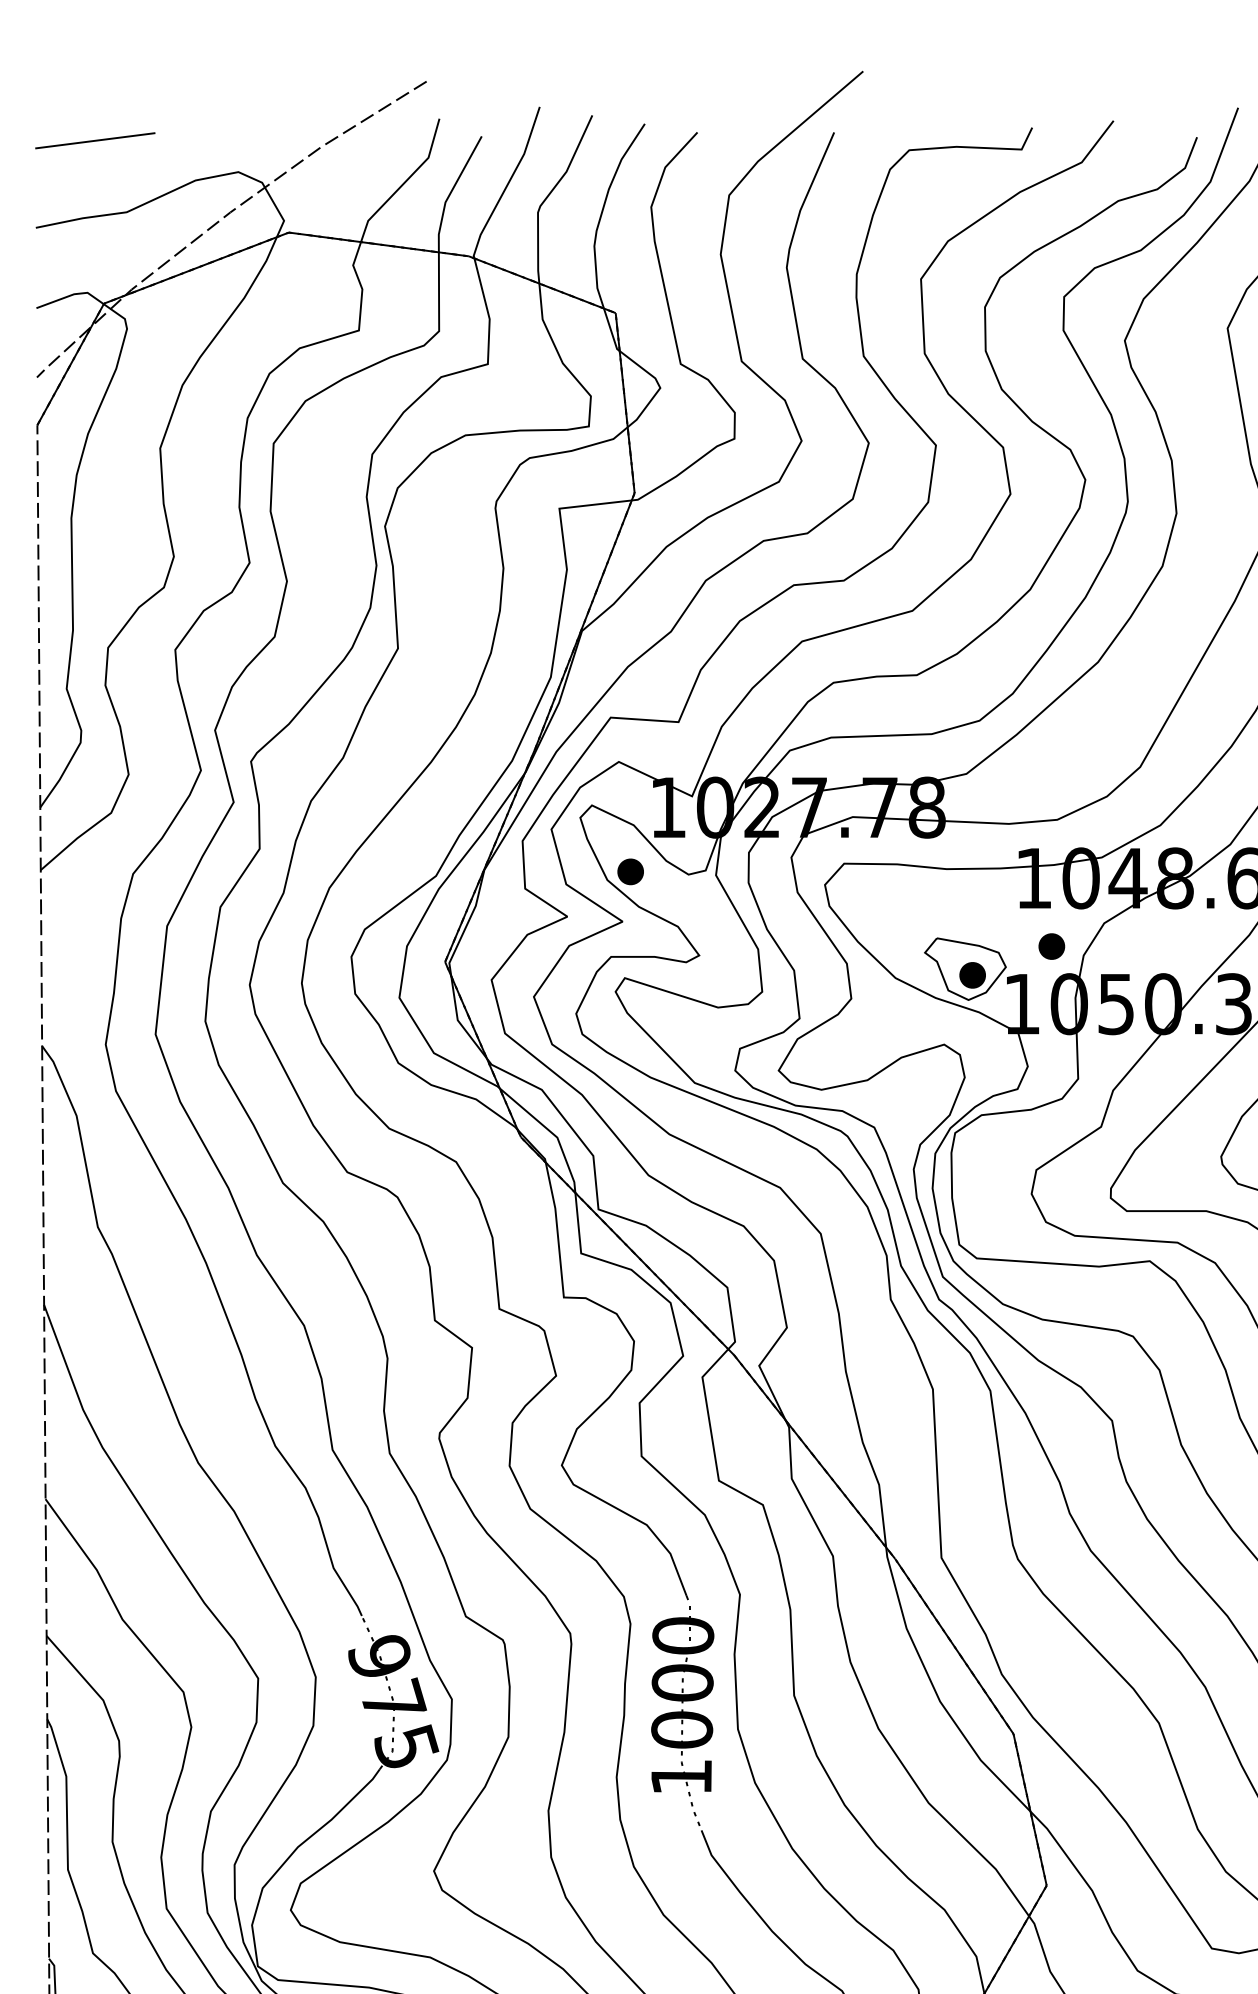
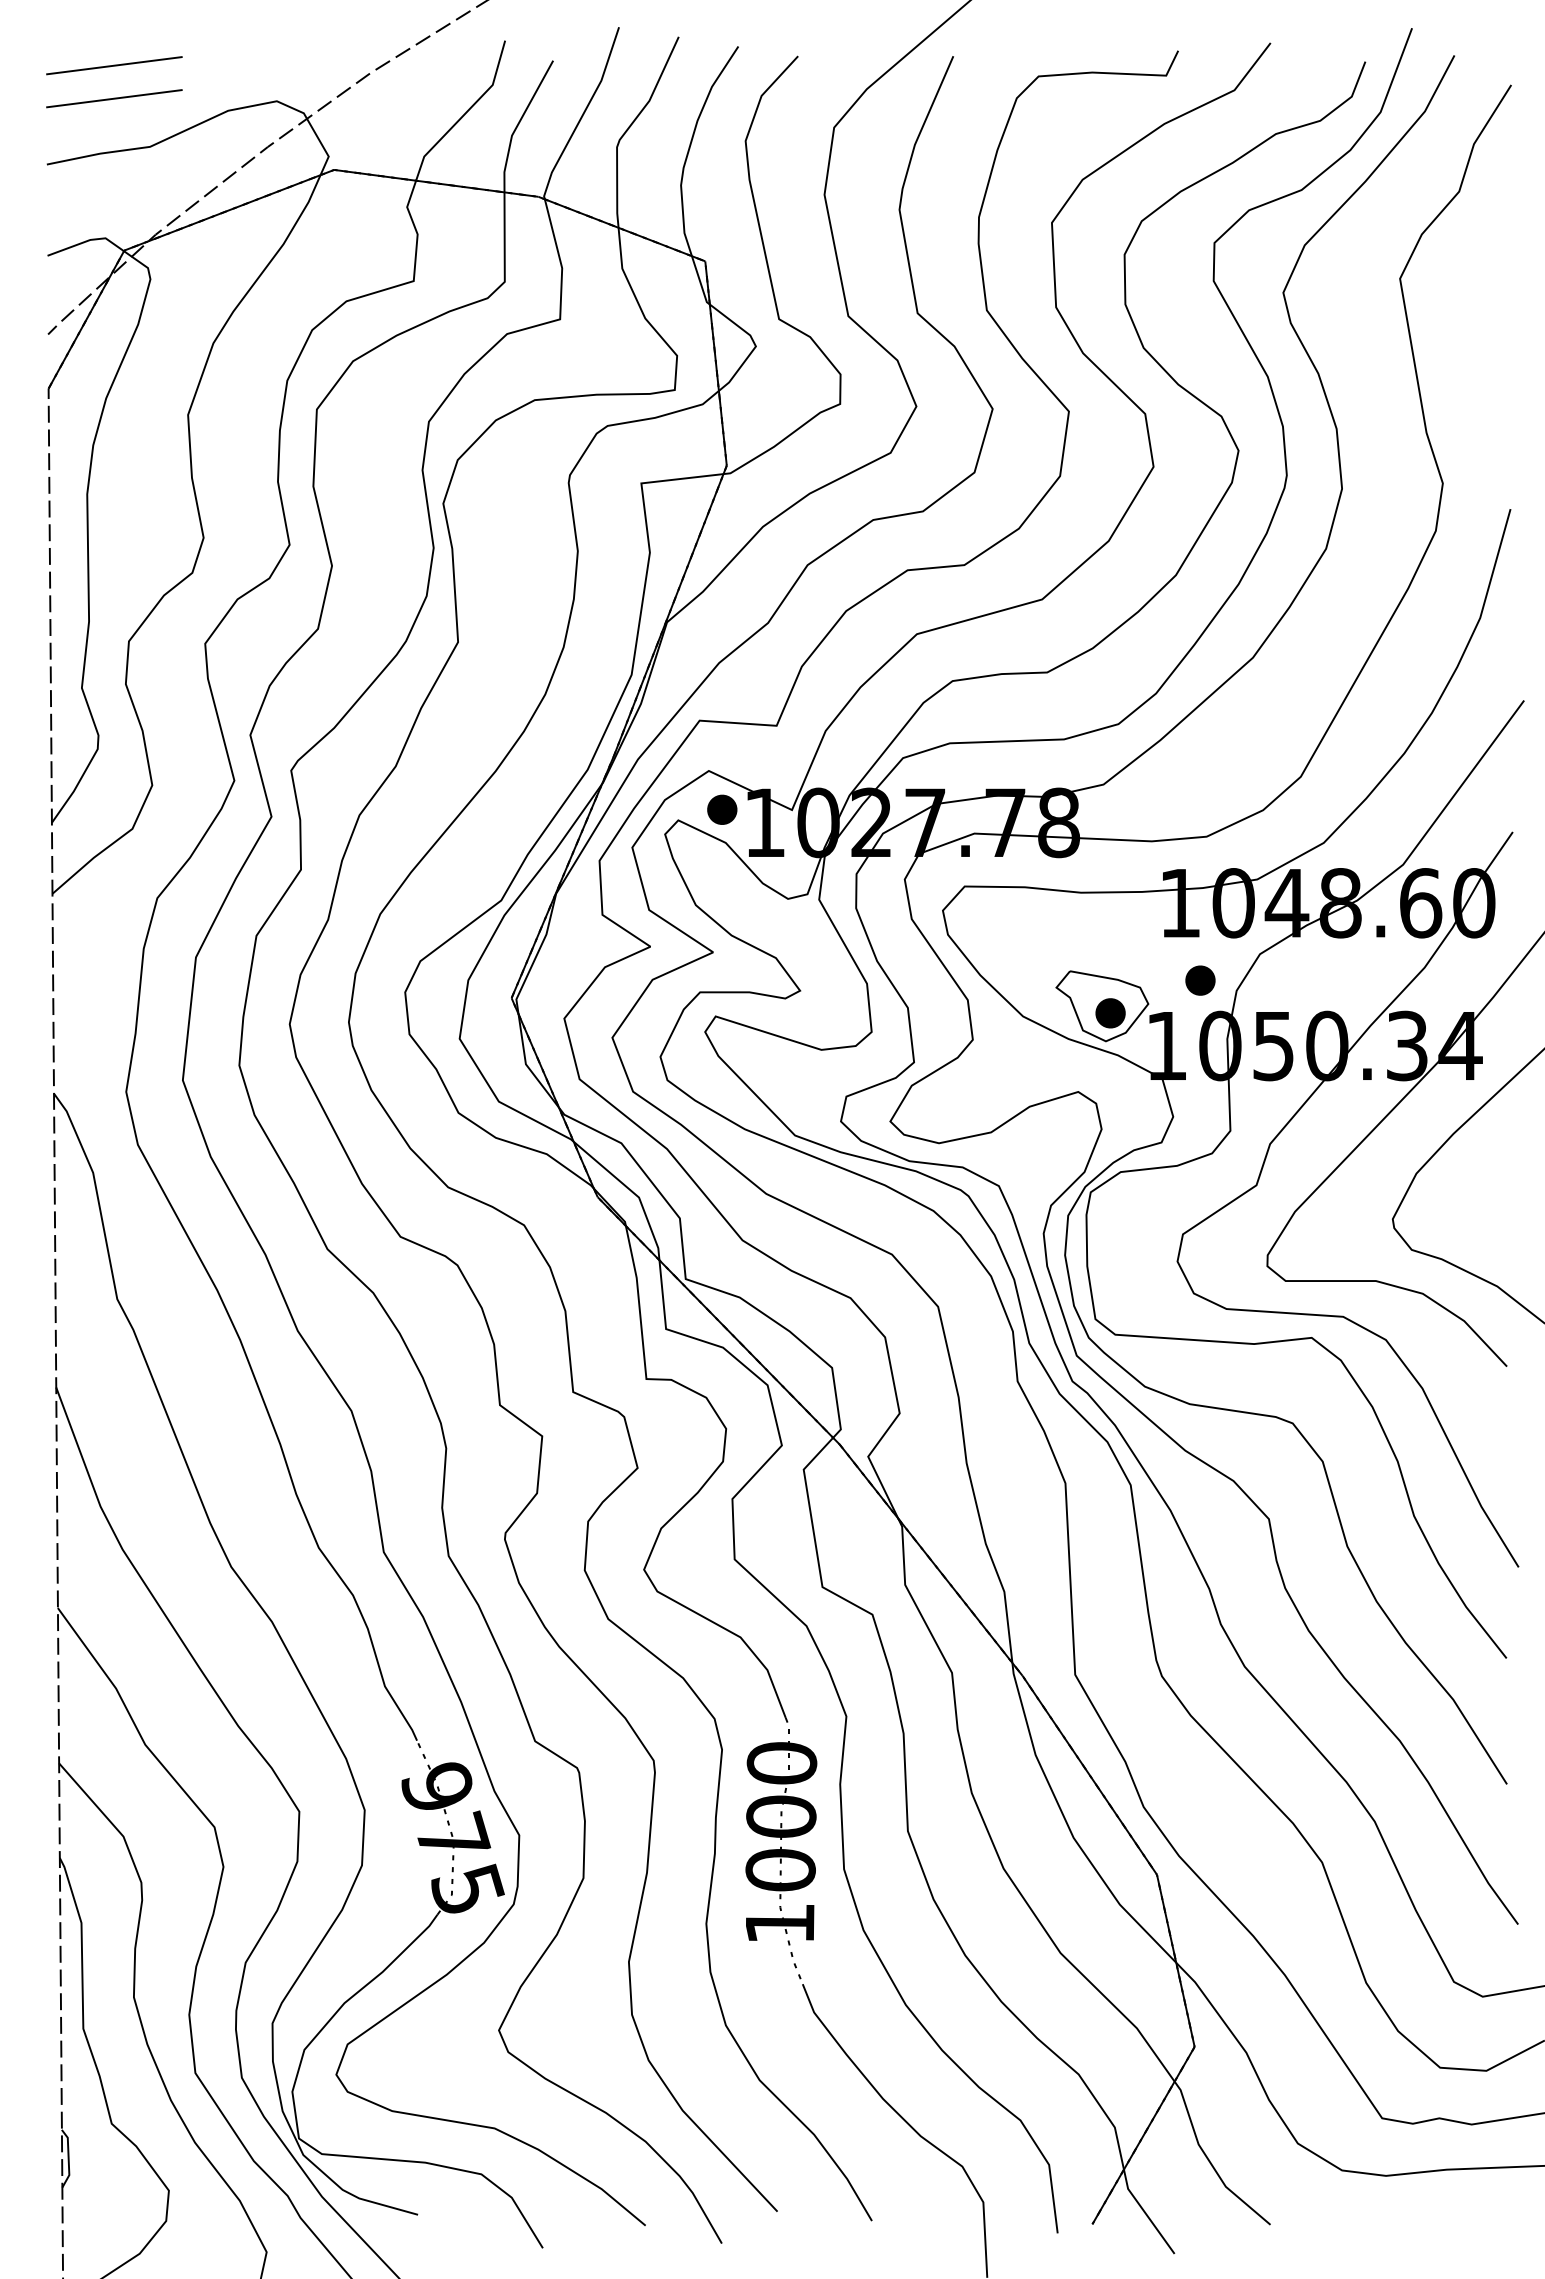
line: (95, 169) -> (114, 98), added
part: (630, 871) -> (722, 809), moved

